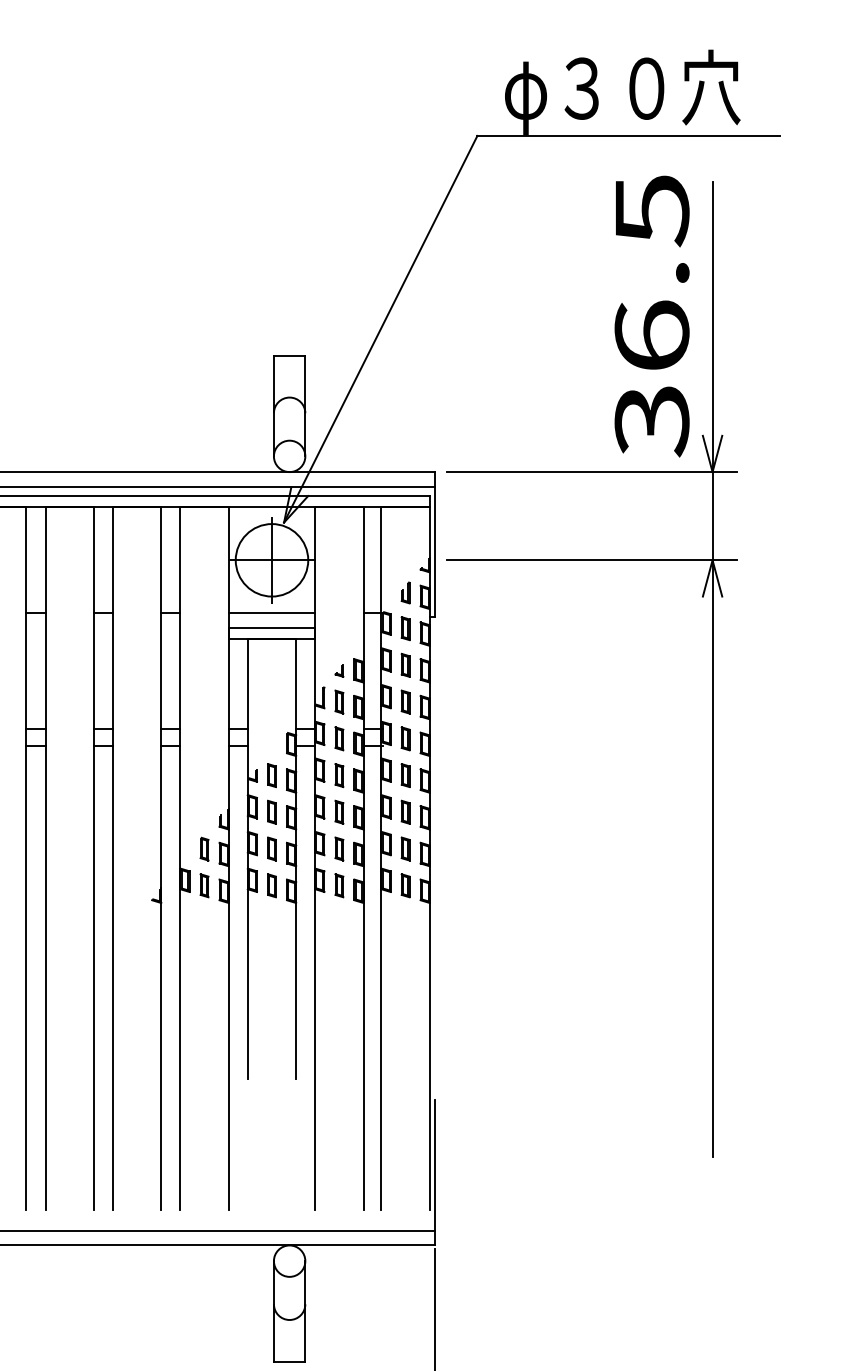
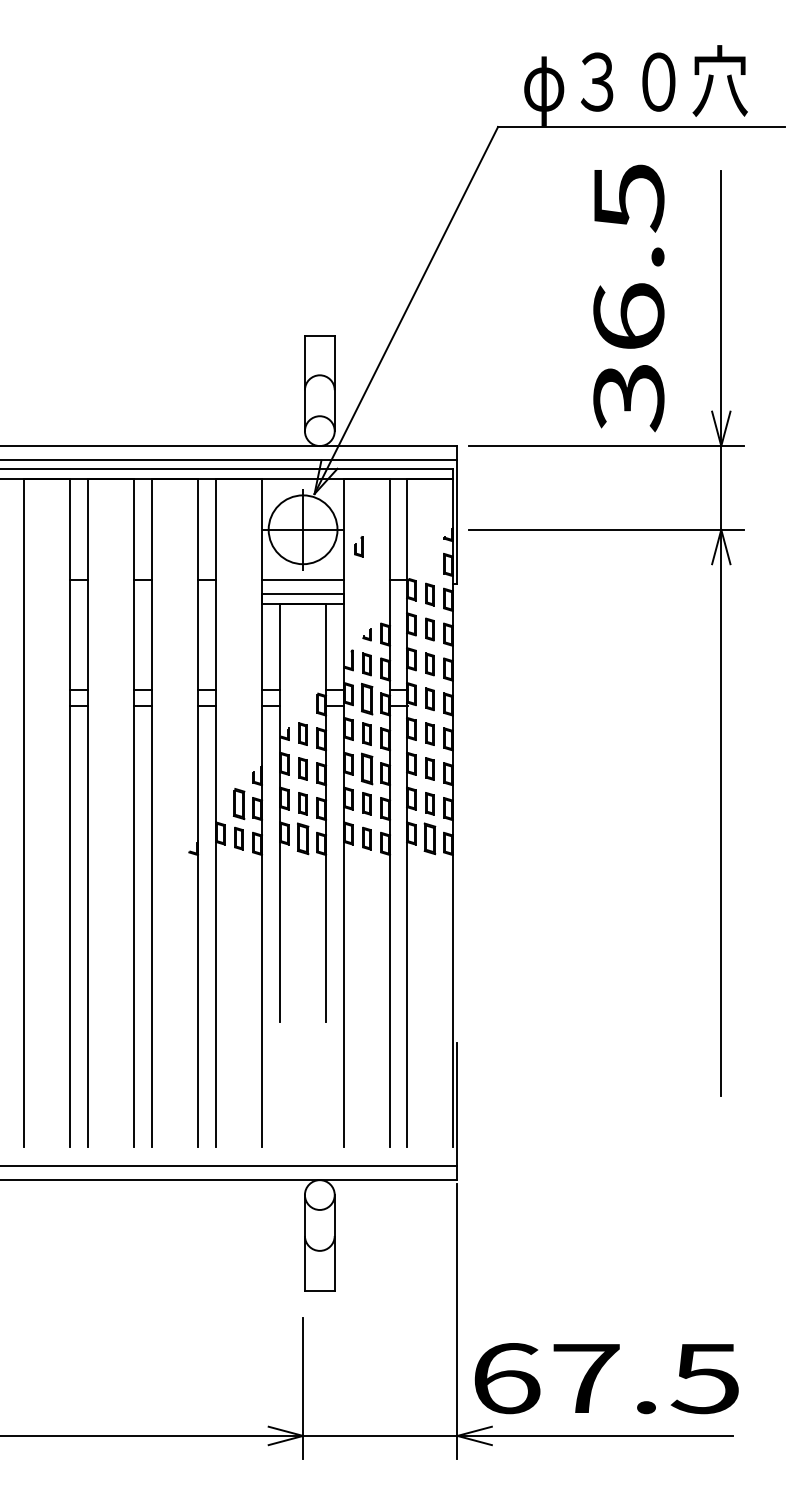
text: (651, 316) -> (628, 298), moved
part: (405, 592) -> (358, 546), moved
part: (338, 739) -> (366, 699), size x1.4
part: (338, 811) -> (366, 768), size x1.4
part: (203, 848) -> (238, 803), size x1.4
part: (271, 885) -> (302, 838), size x1.4
part: (405, 885) -> (429, 838), size x1.4

